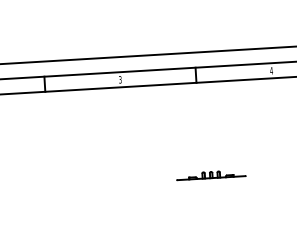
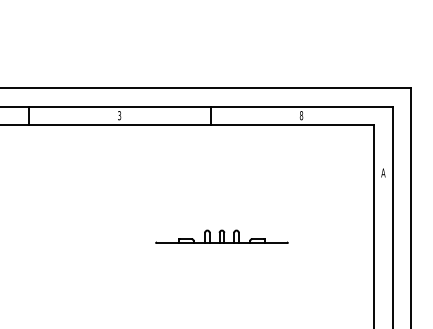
text: (271, 70) -> (301, 115), 4 -> 8
part: (210, 174) -> (221, 235), size x1.6

